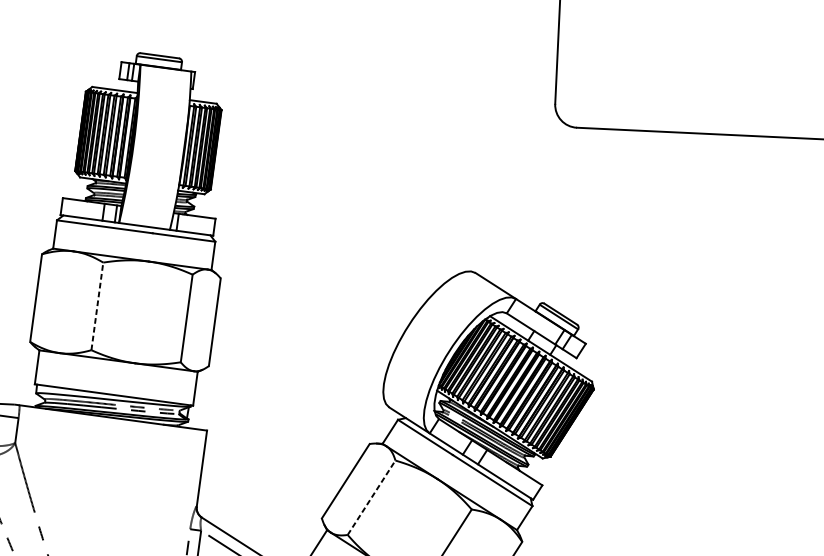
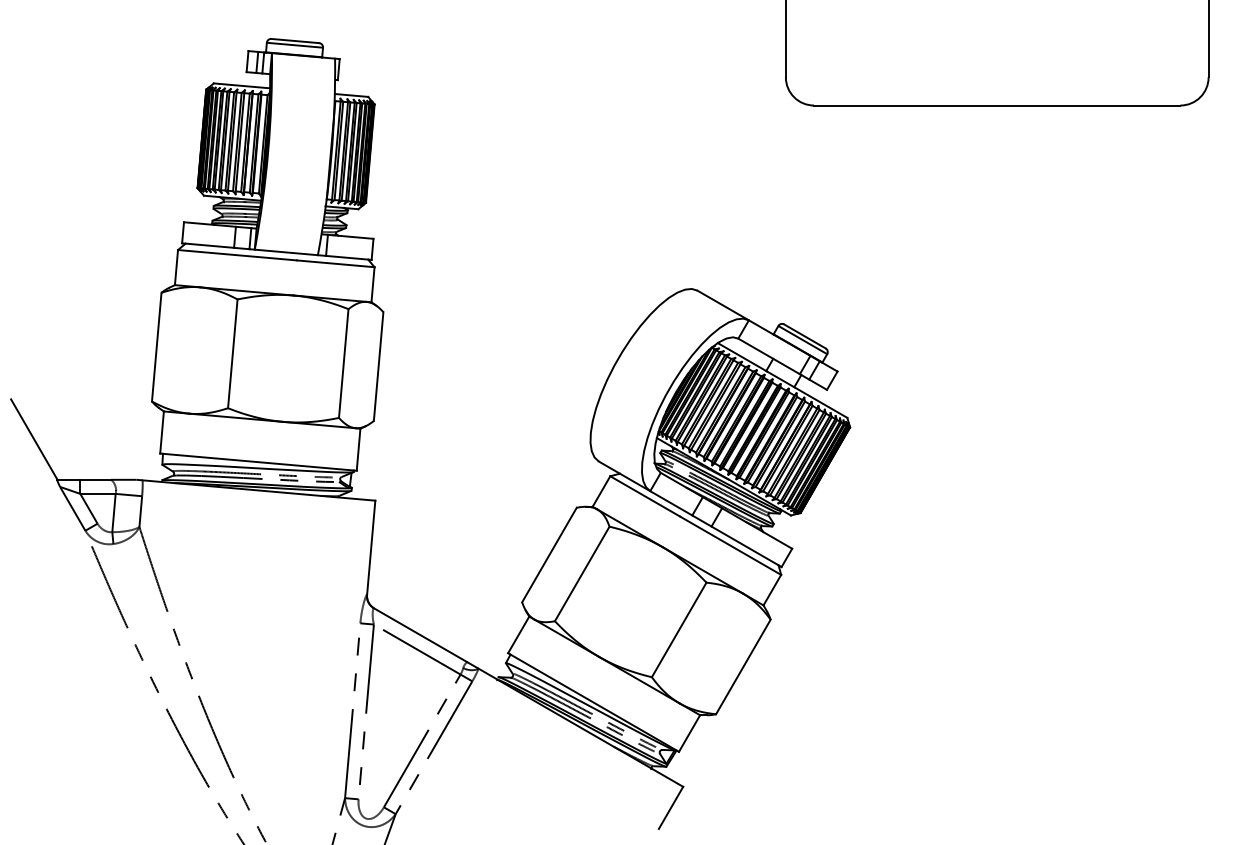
line: (97, 306) -> (232, 353), dashed -> solid
line: (371, 497) -> (582, 573), dashed -> solid

